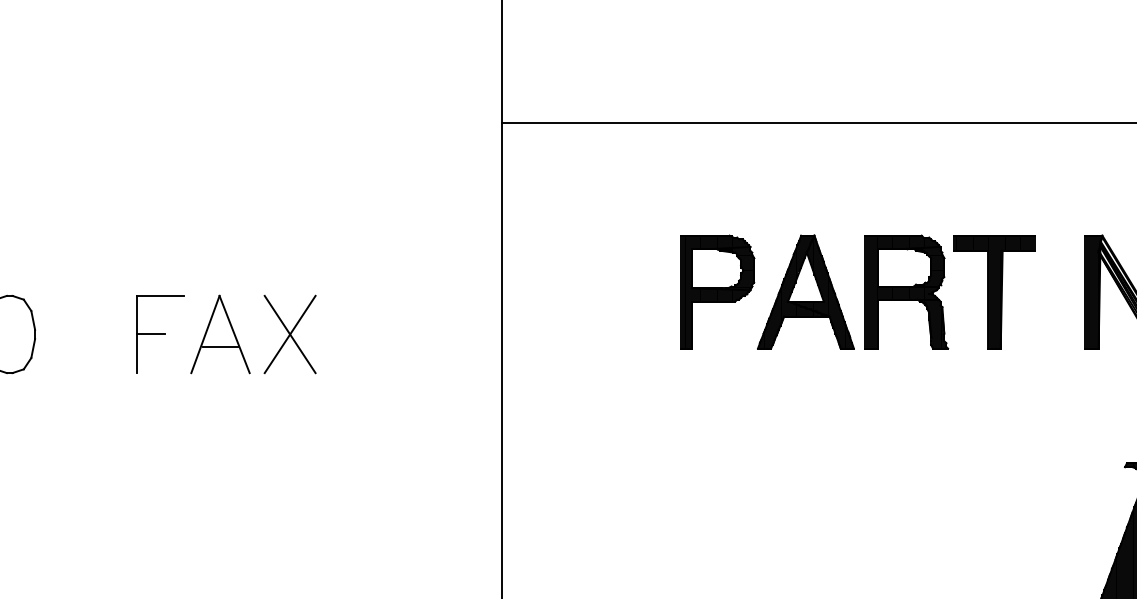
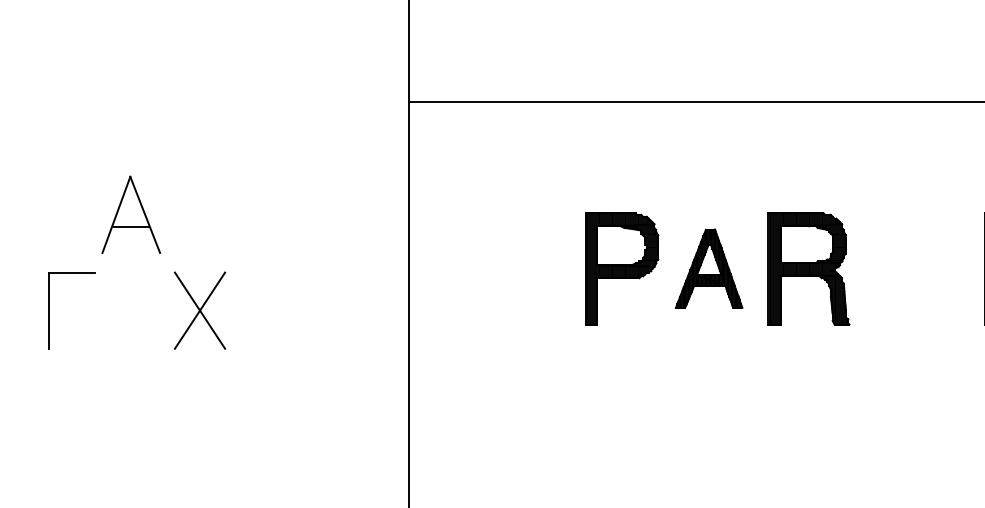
part: (805, 291) -> (708, 268), size x0.7
part: (994, 292) -> (895, 269), removed
line: (150, 333) -> (62, 309), removed
part: (220, 334) -> (131, 214), moved

